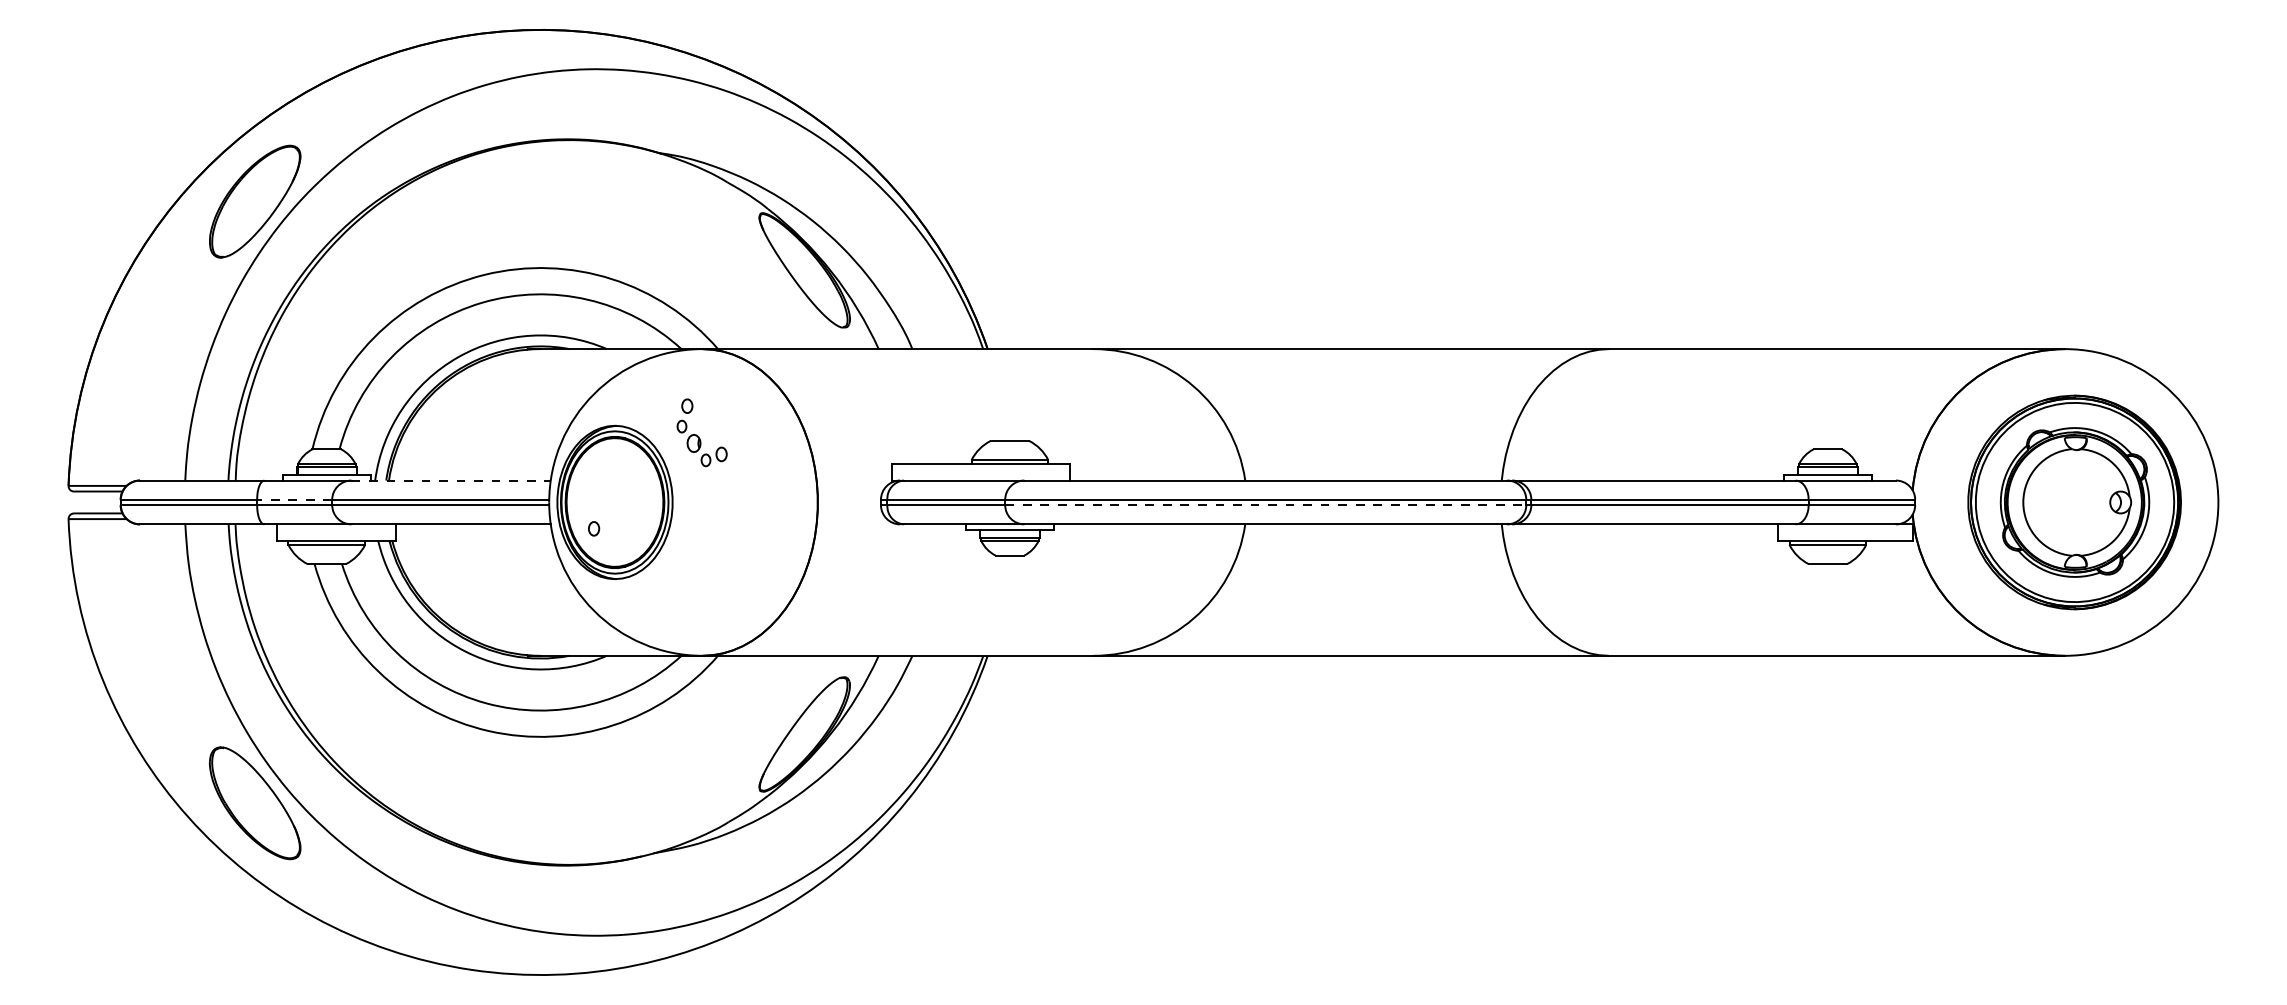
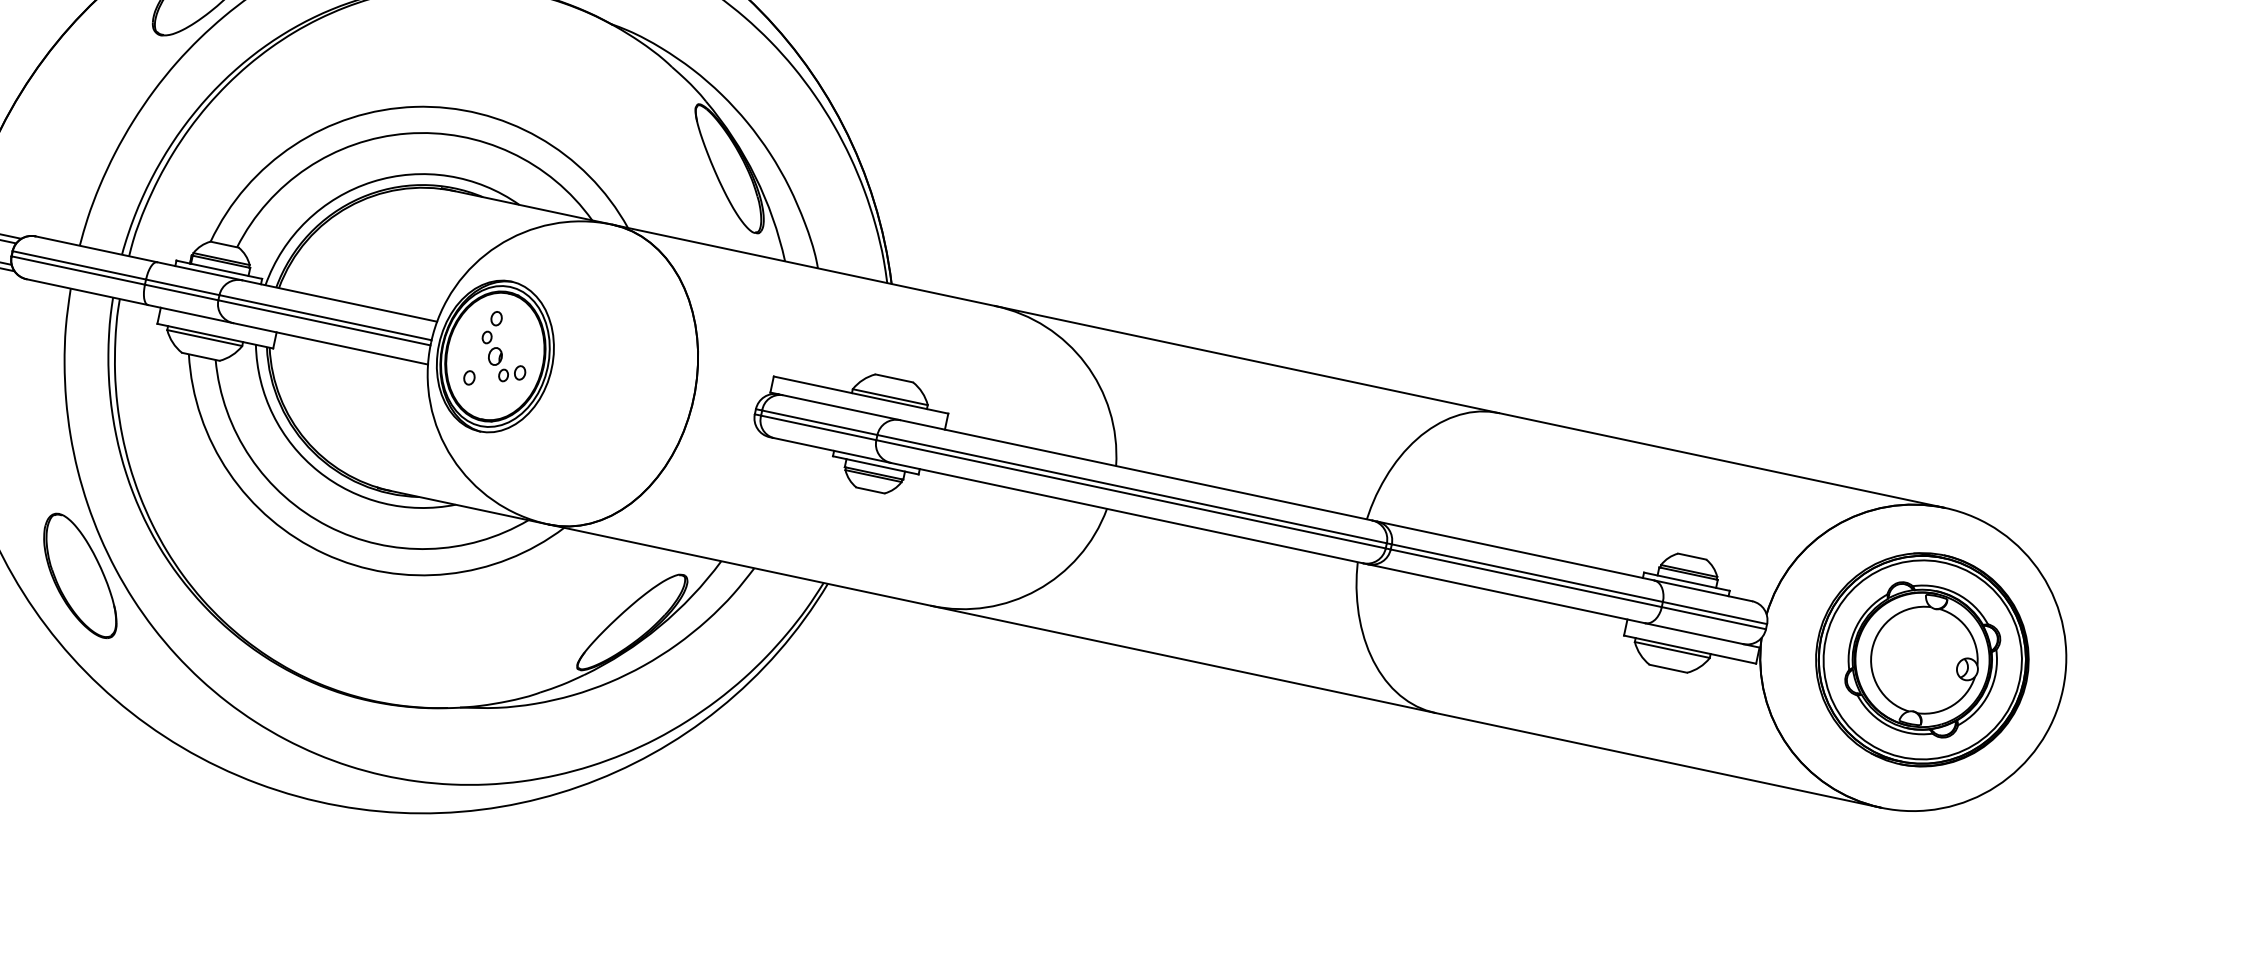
part: (701, 432) -> (504, 347), moved
line: (451, 480) -> (340, 301), dashed -> solid
line: (294, 499) -> (182, 286), dashed -> solid
line: (1265, 505) -> (1130, 494), dashed -> solid

